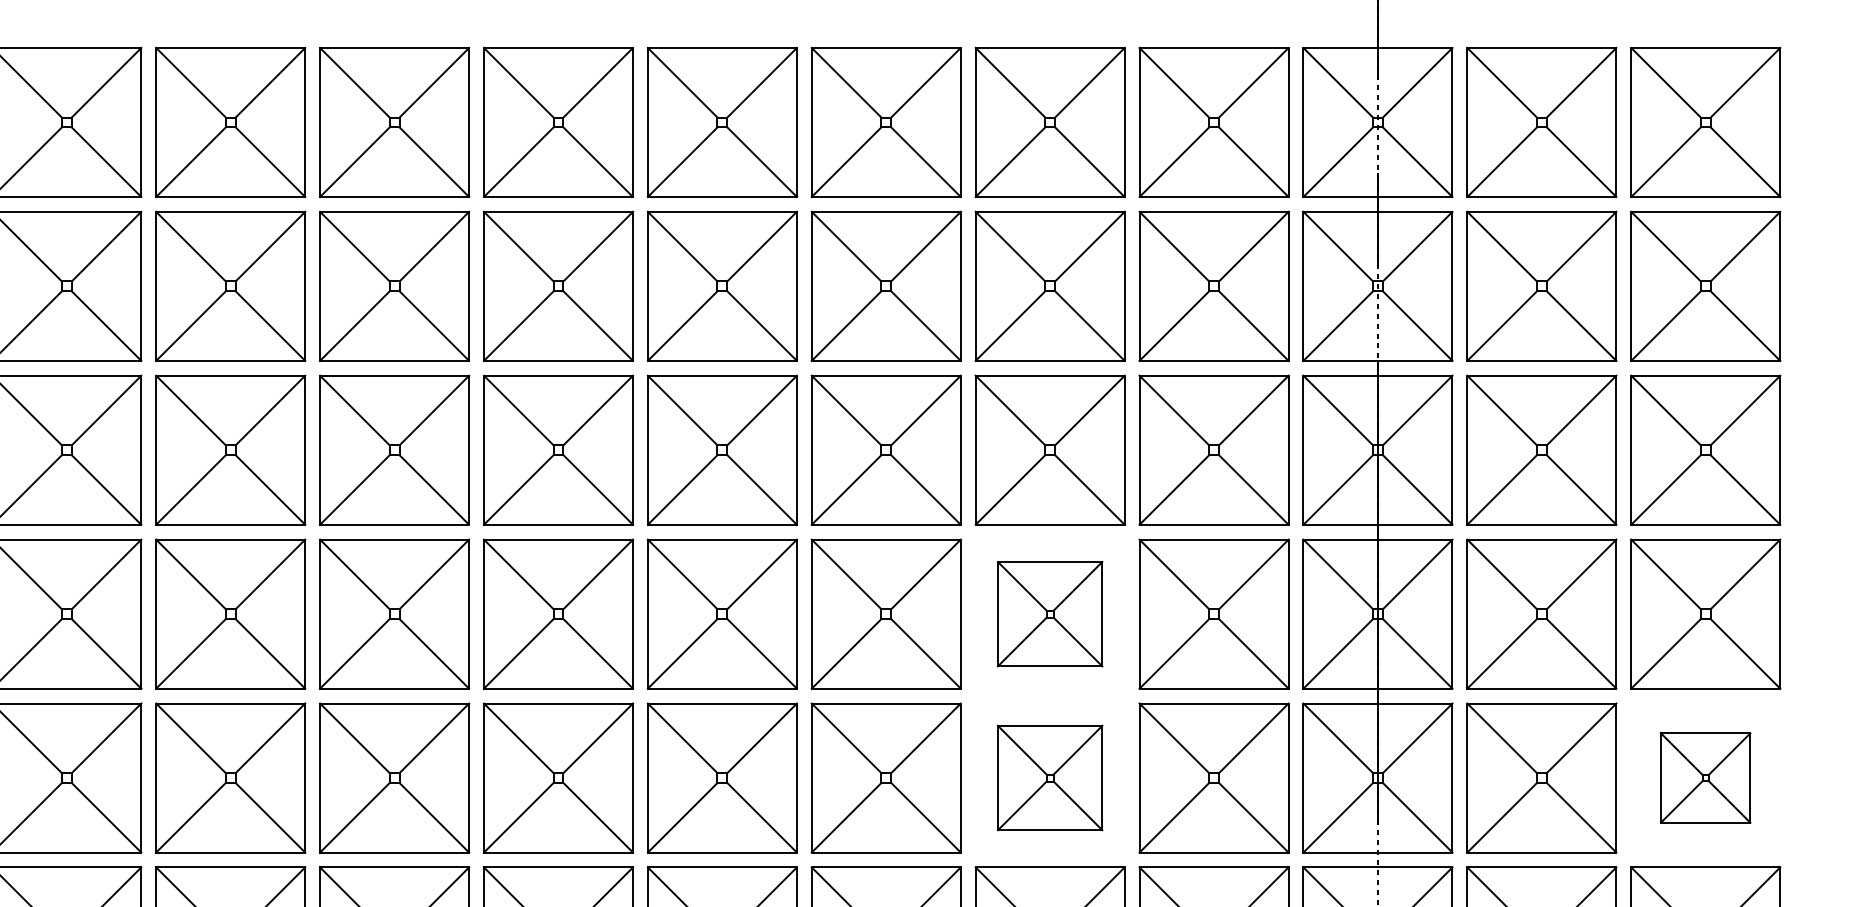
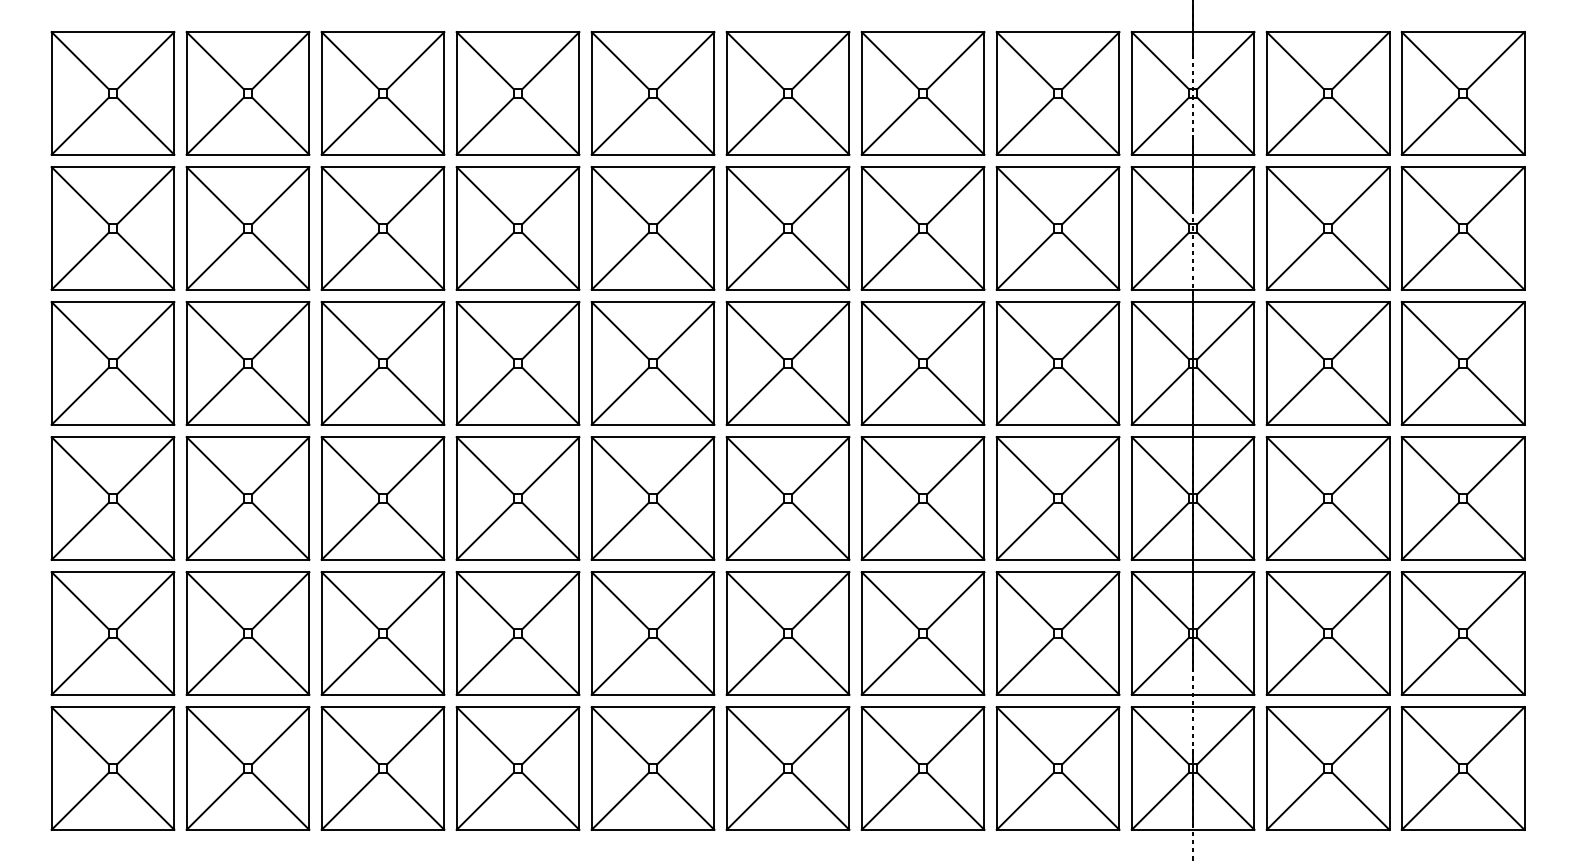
part: (1049, 614) -> (922, 498), size x1.43
part: (1049, 778) -> (922, 633), size x1.43
part: (1704, 778) -> (1462, 633), size x1.67

